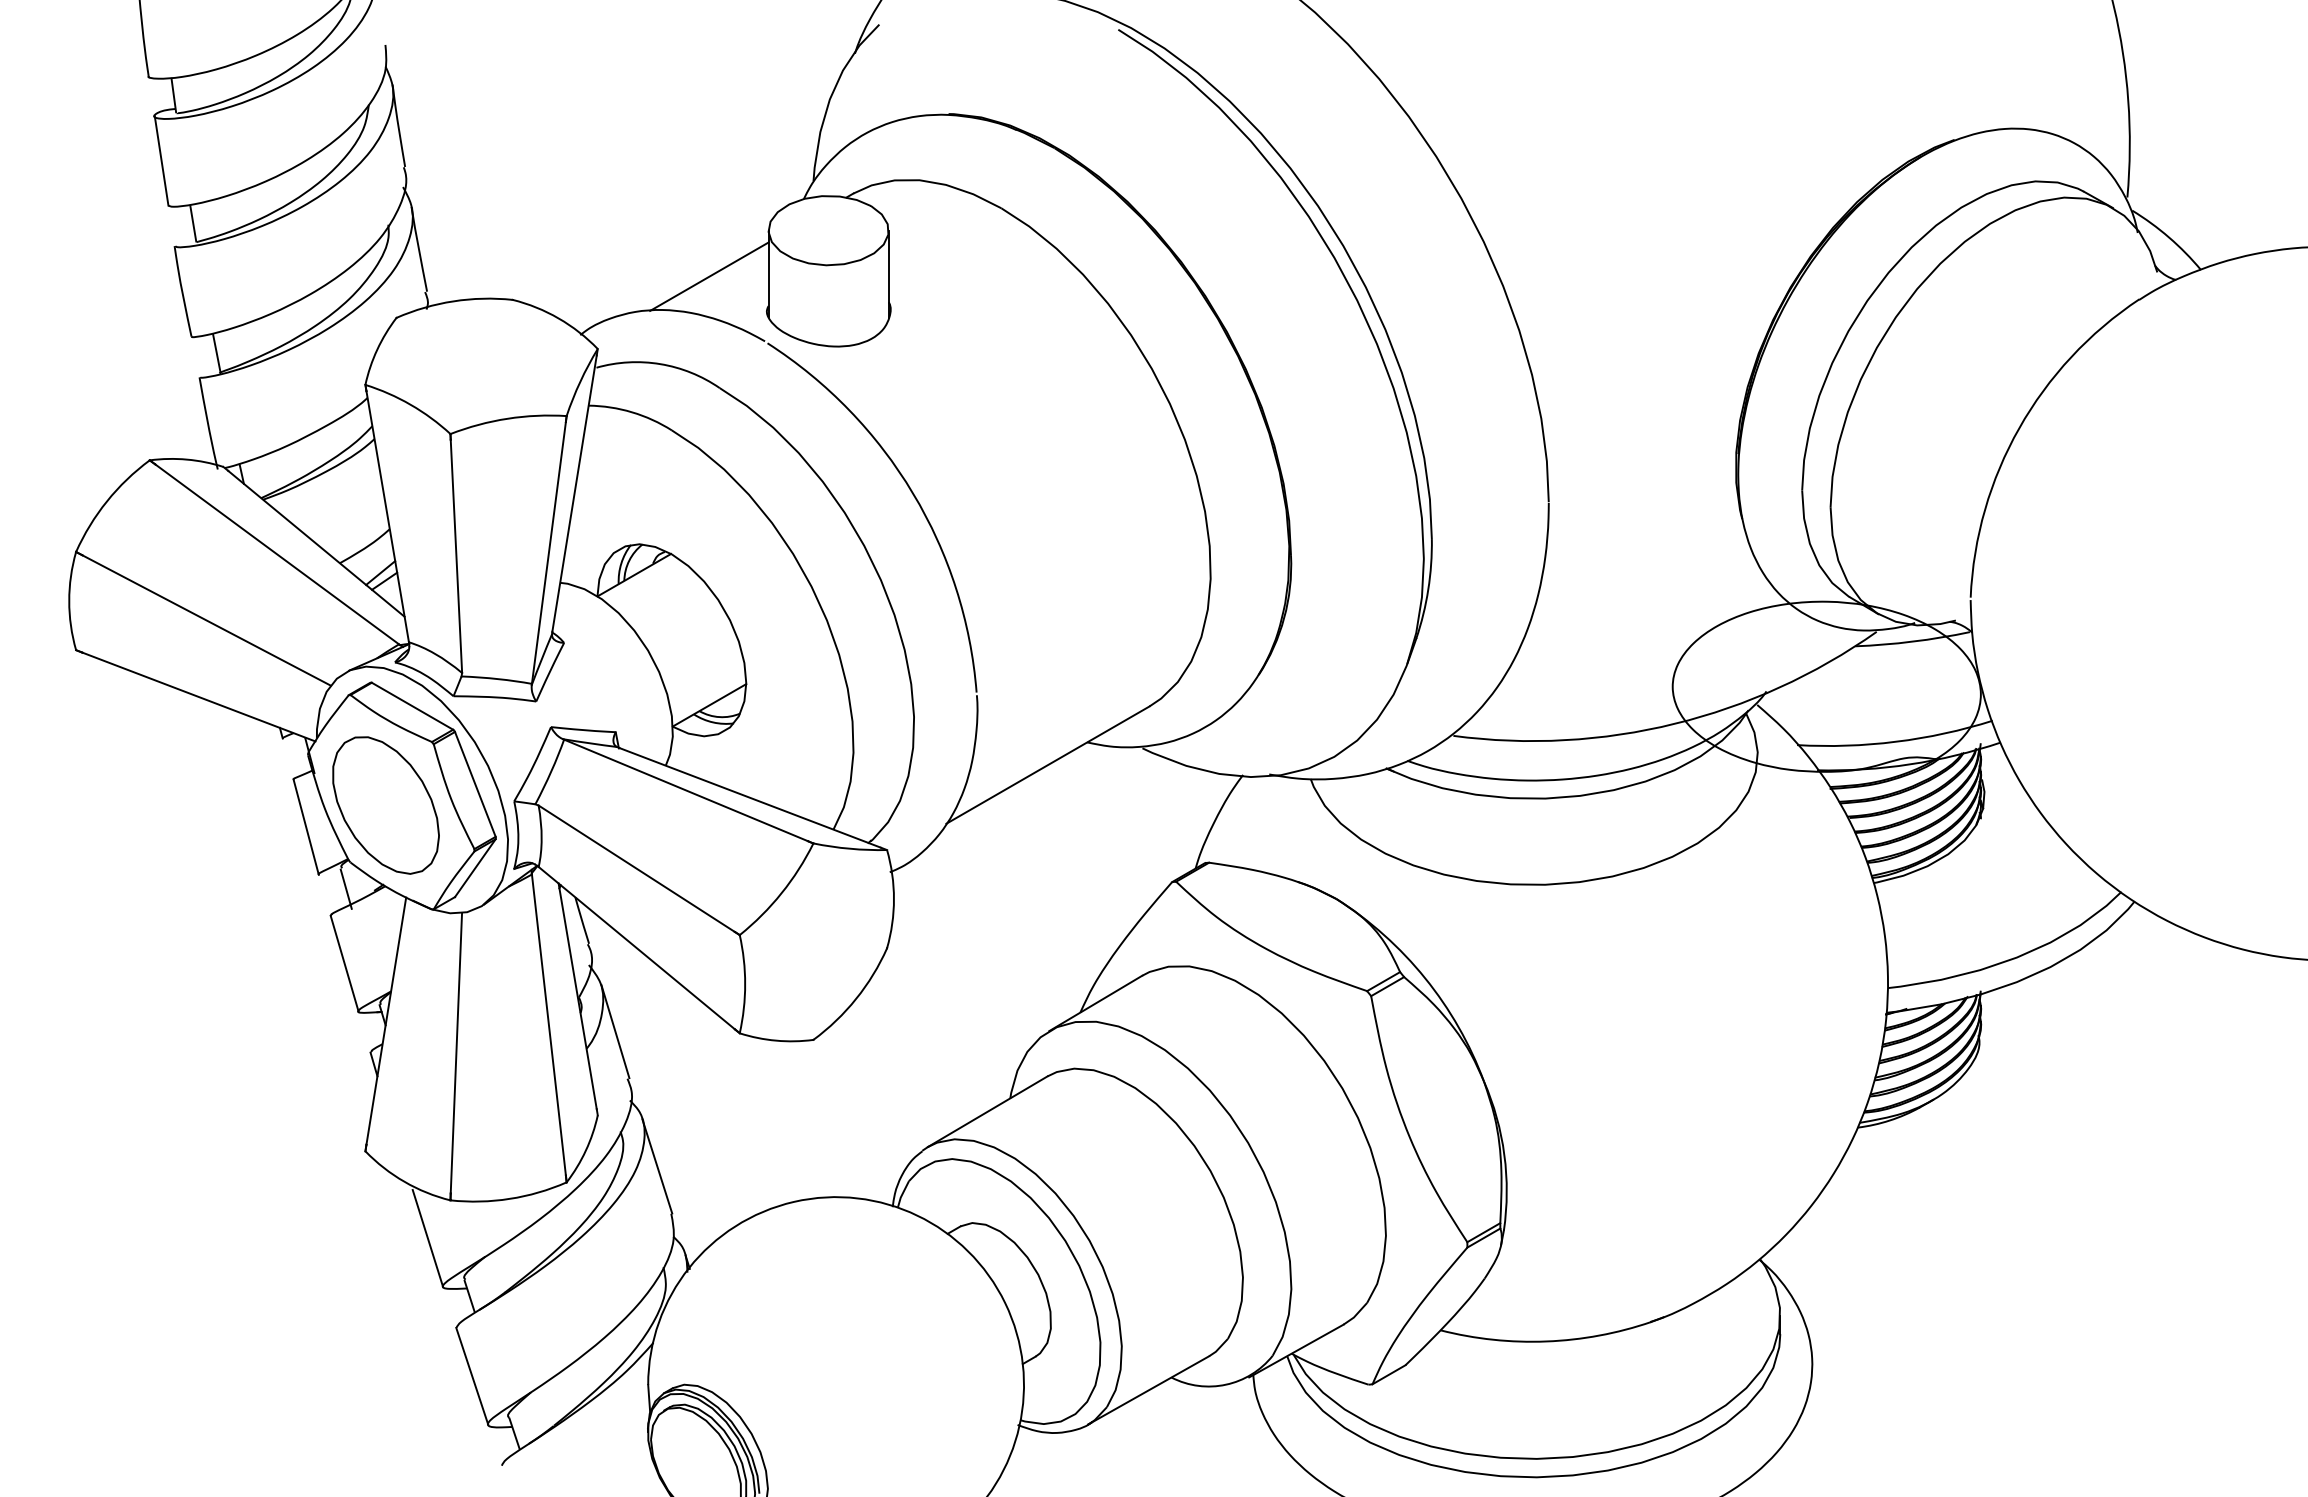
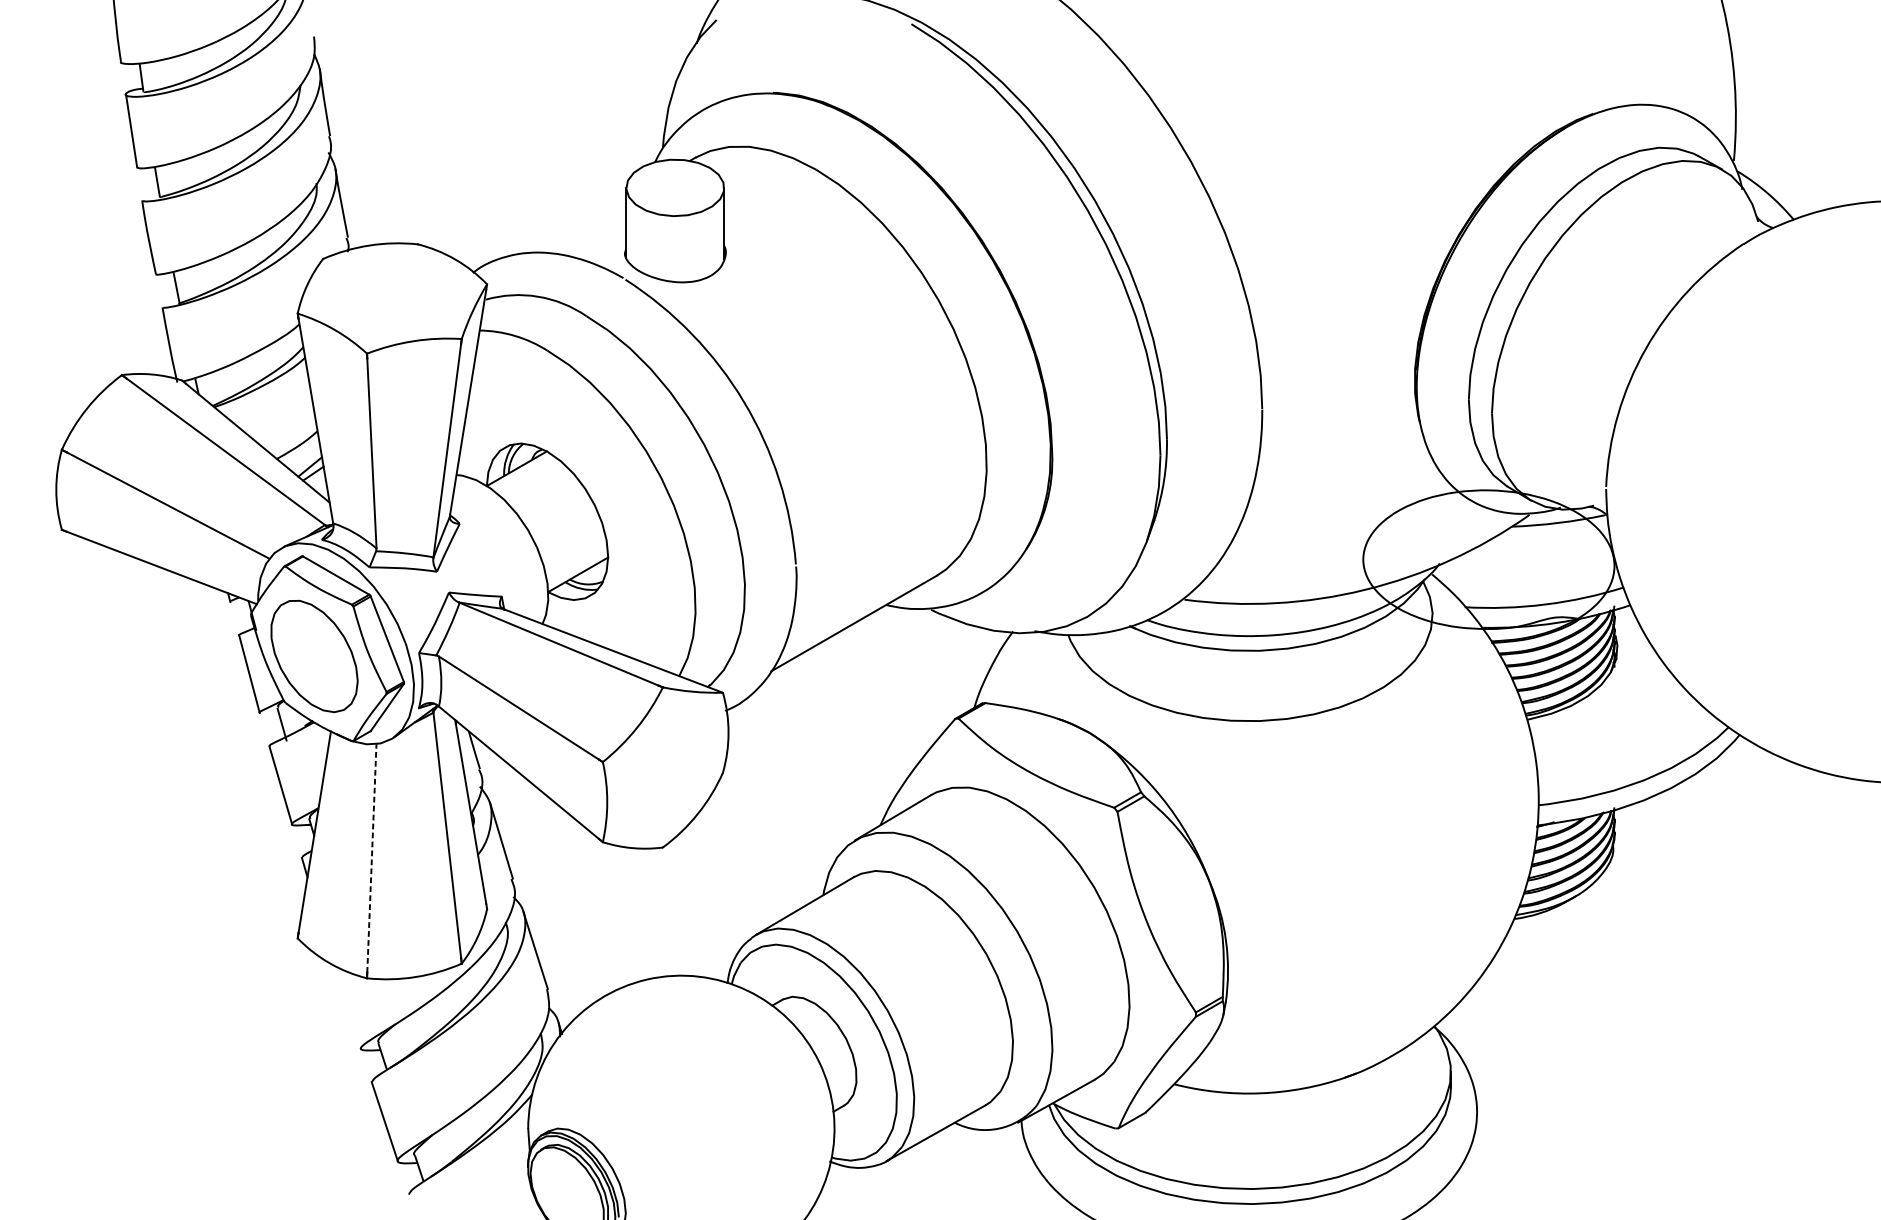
line: (709, 276) -> (578, 225), removed
line: (456, 1052) -> (371, 857), solid -> dashed
line: (427, 1237) -> (348, 1008), removed

